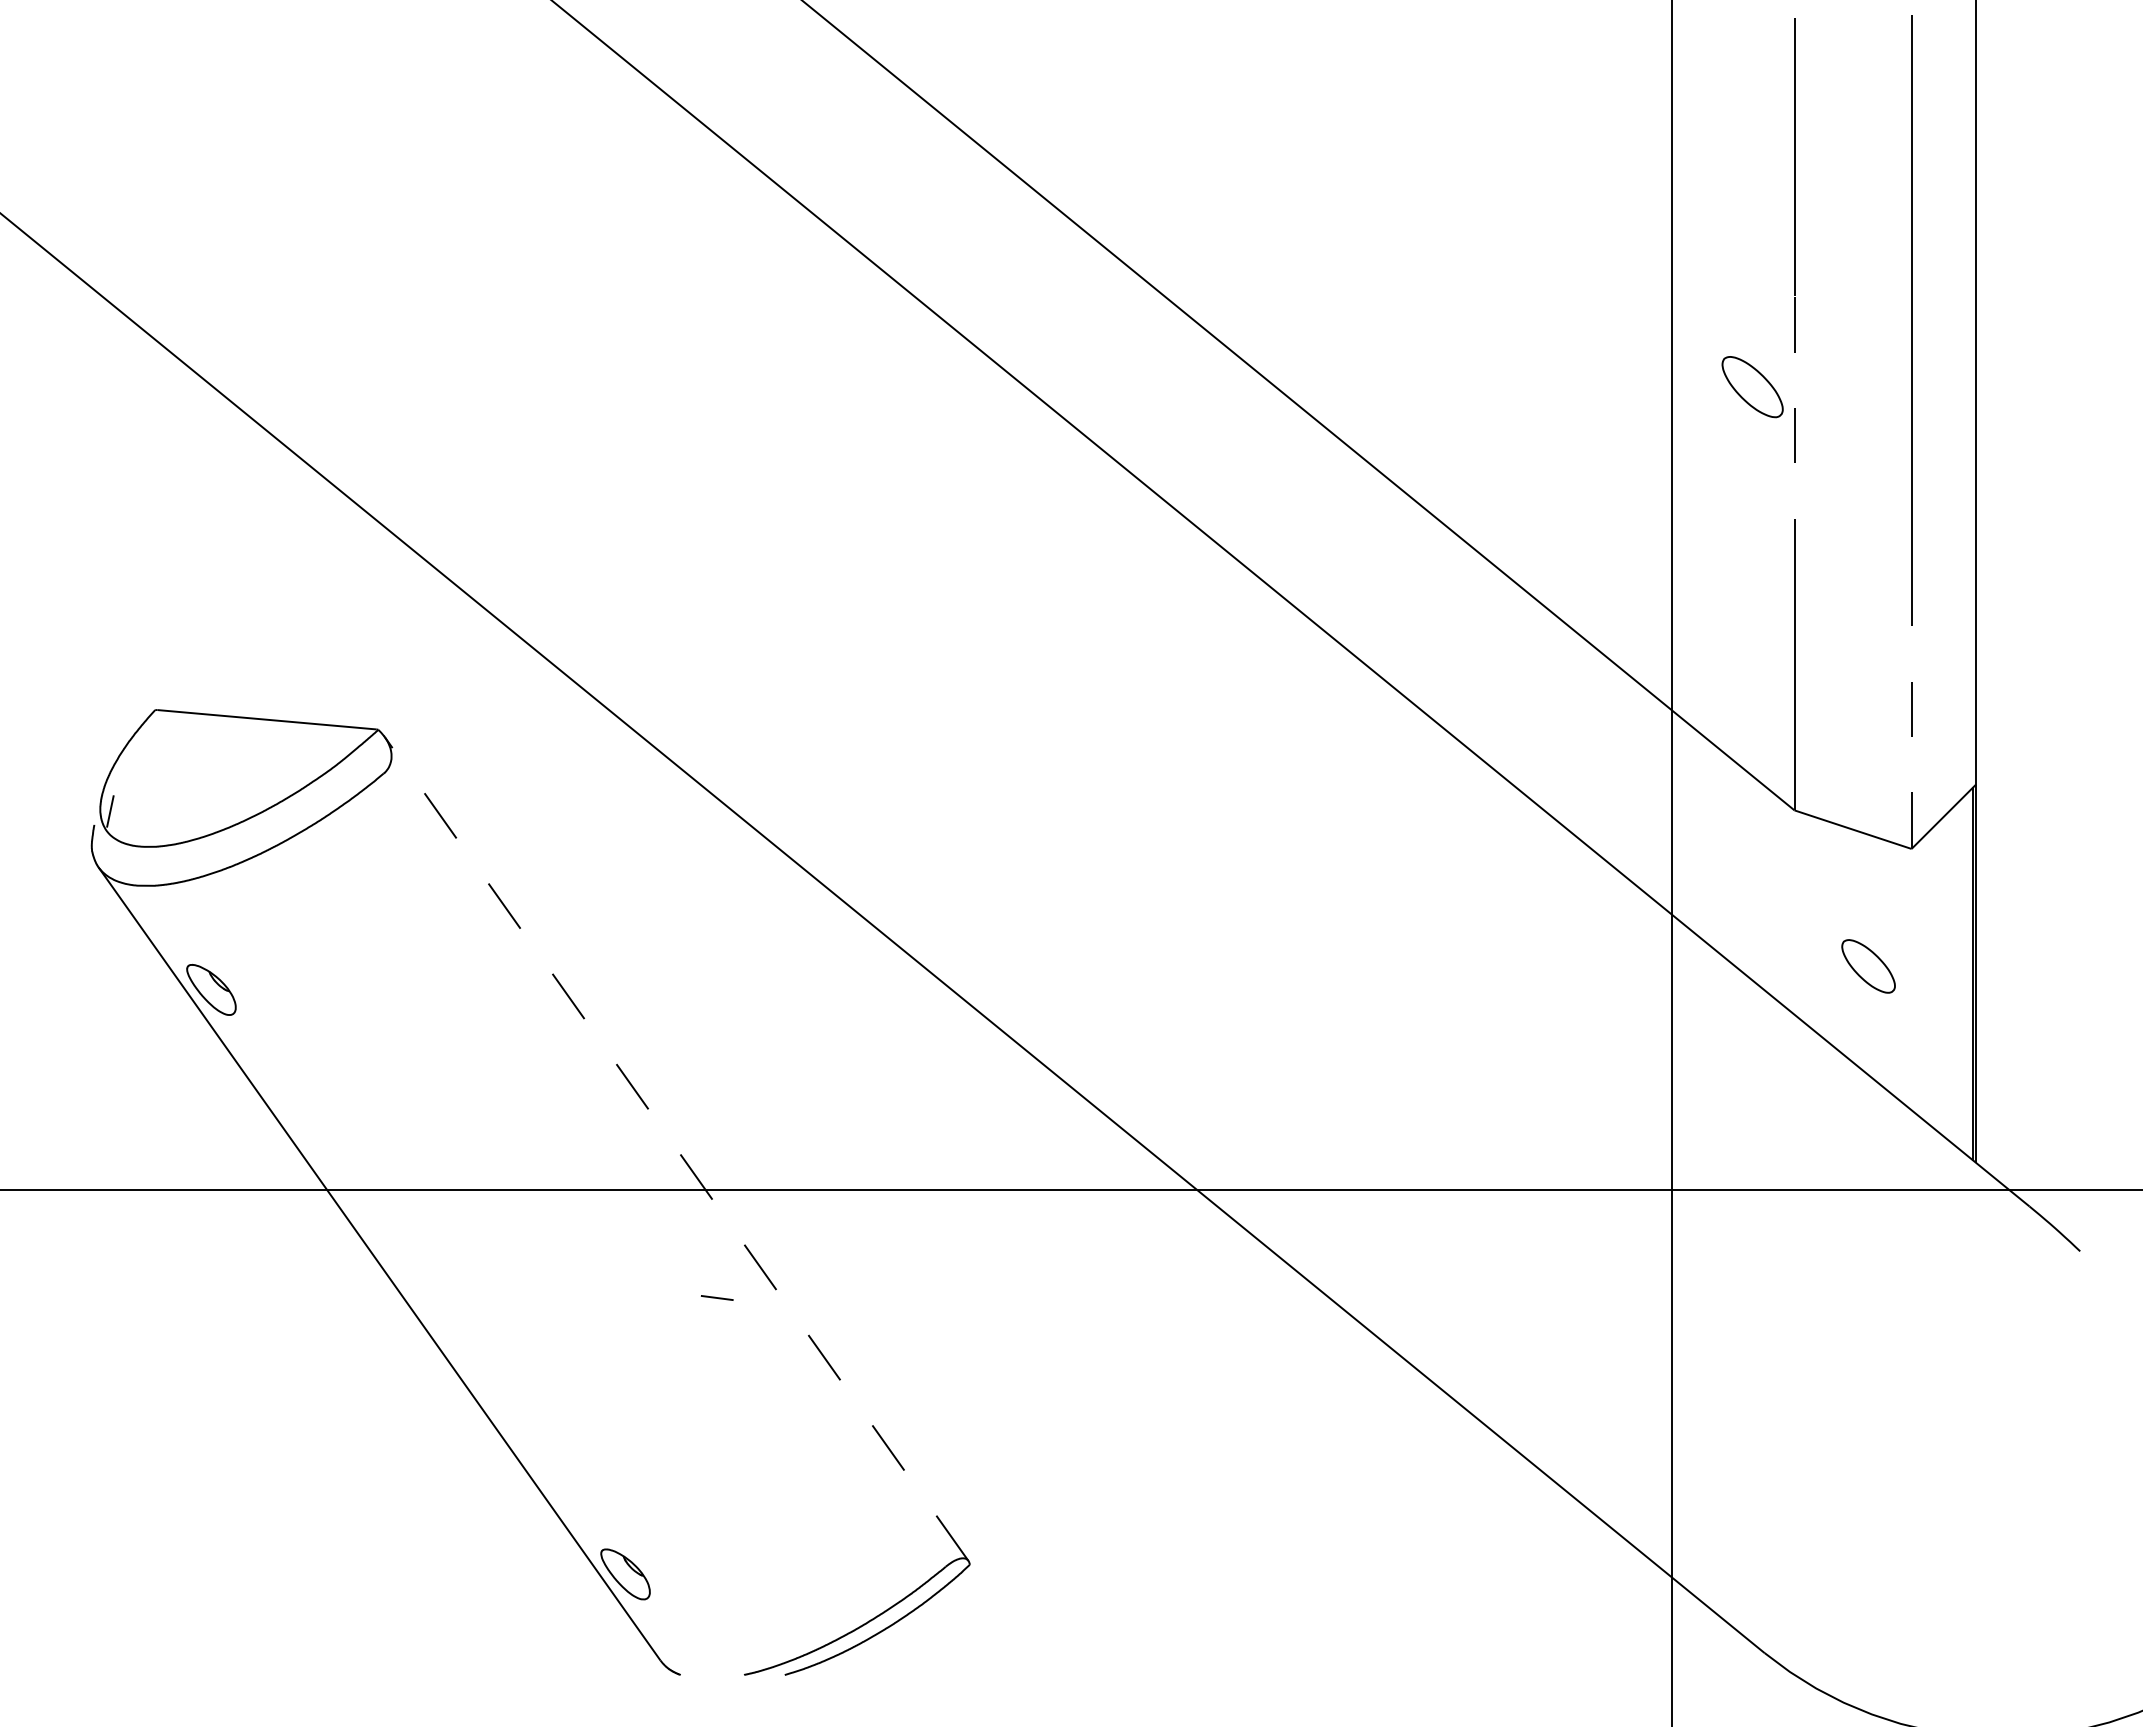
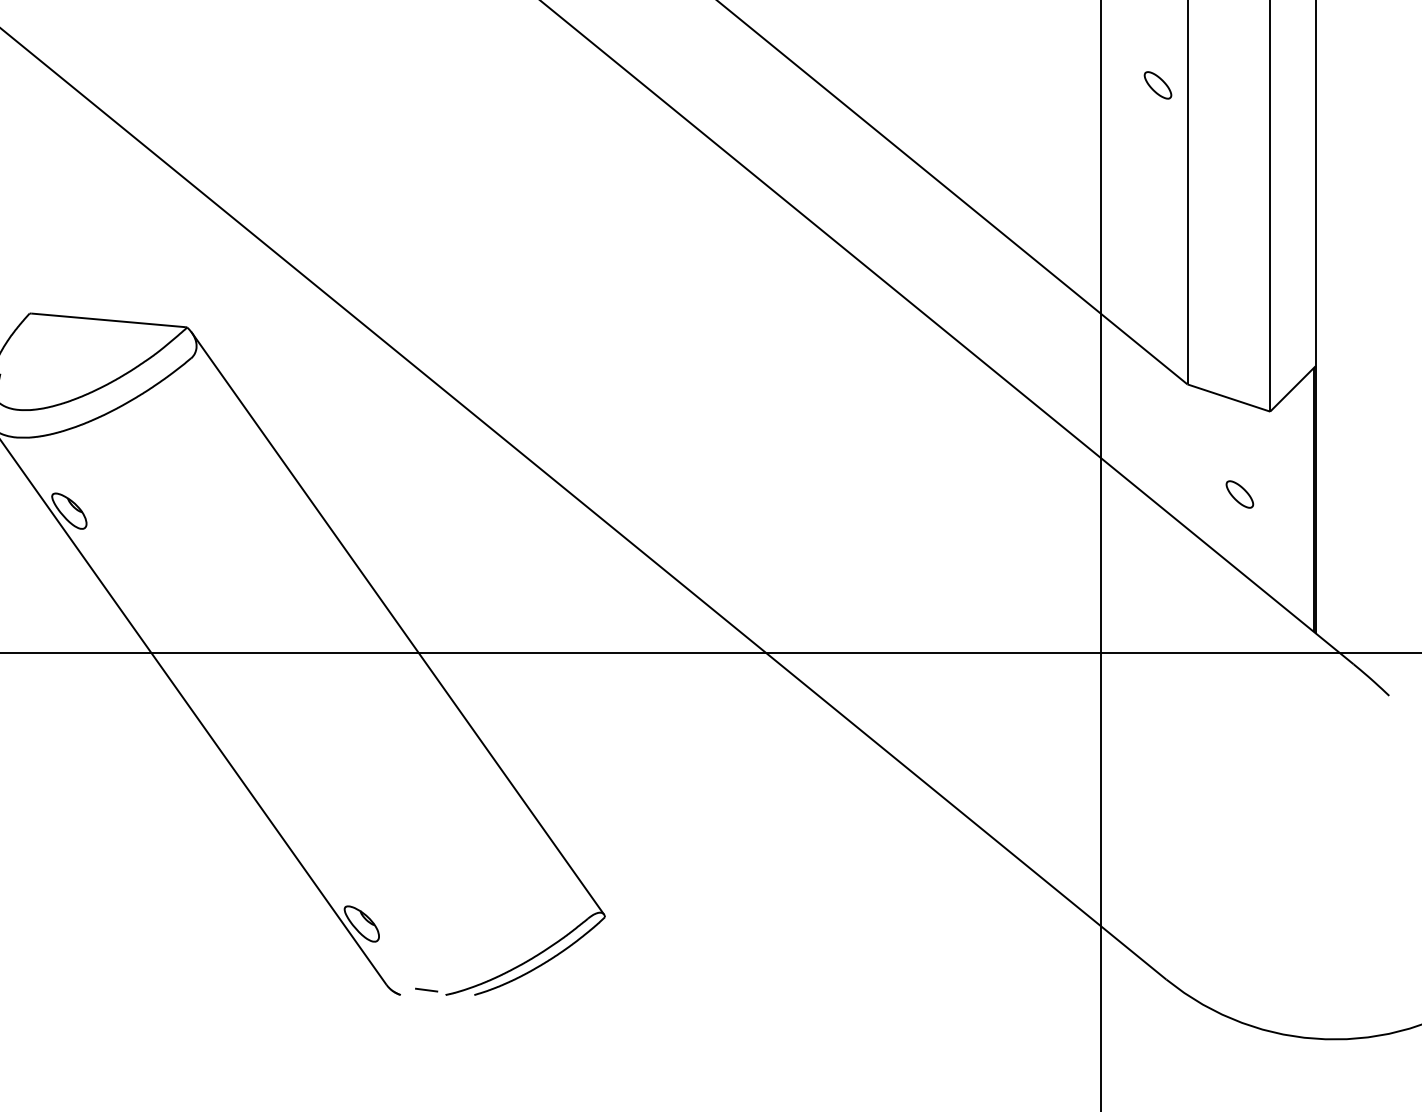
part: (1752, 386) -> (1157, 85), size x0.62
line: (1794, 434) -> (1187, 118), dashed -> solid
line: (1911, 710) -> (1270, 313), dashed -> solid
part: (1868, 965) -> (1239, 493), size x0.71
line: (676, 1149) -> (397, 623), dashed -> solid
line: (716, 1297) -> (426, 989), moved

